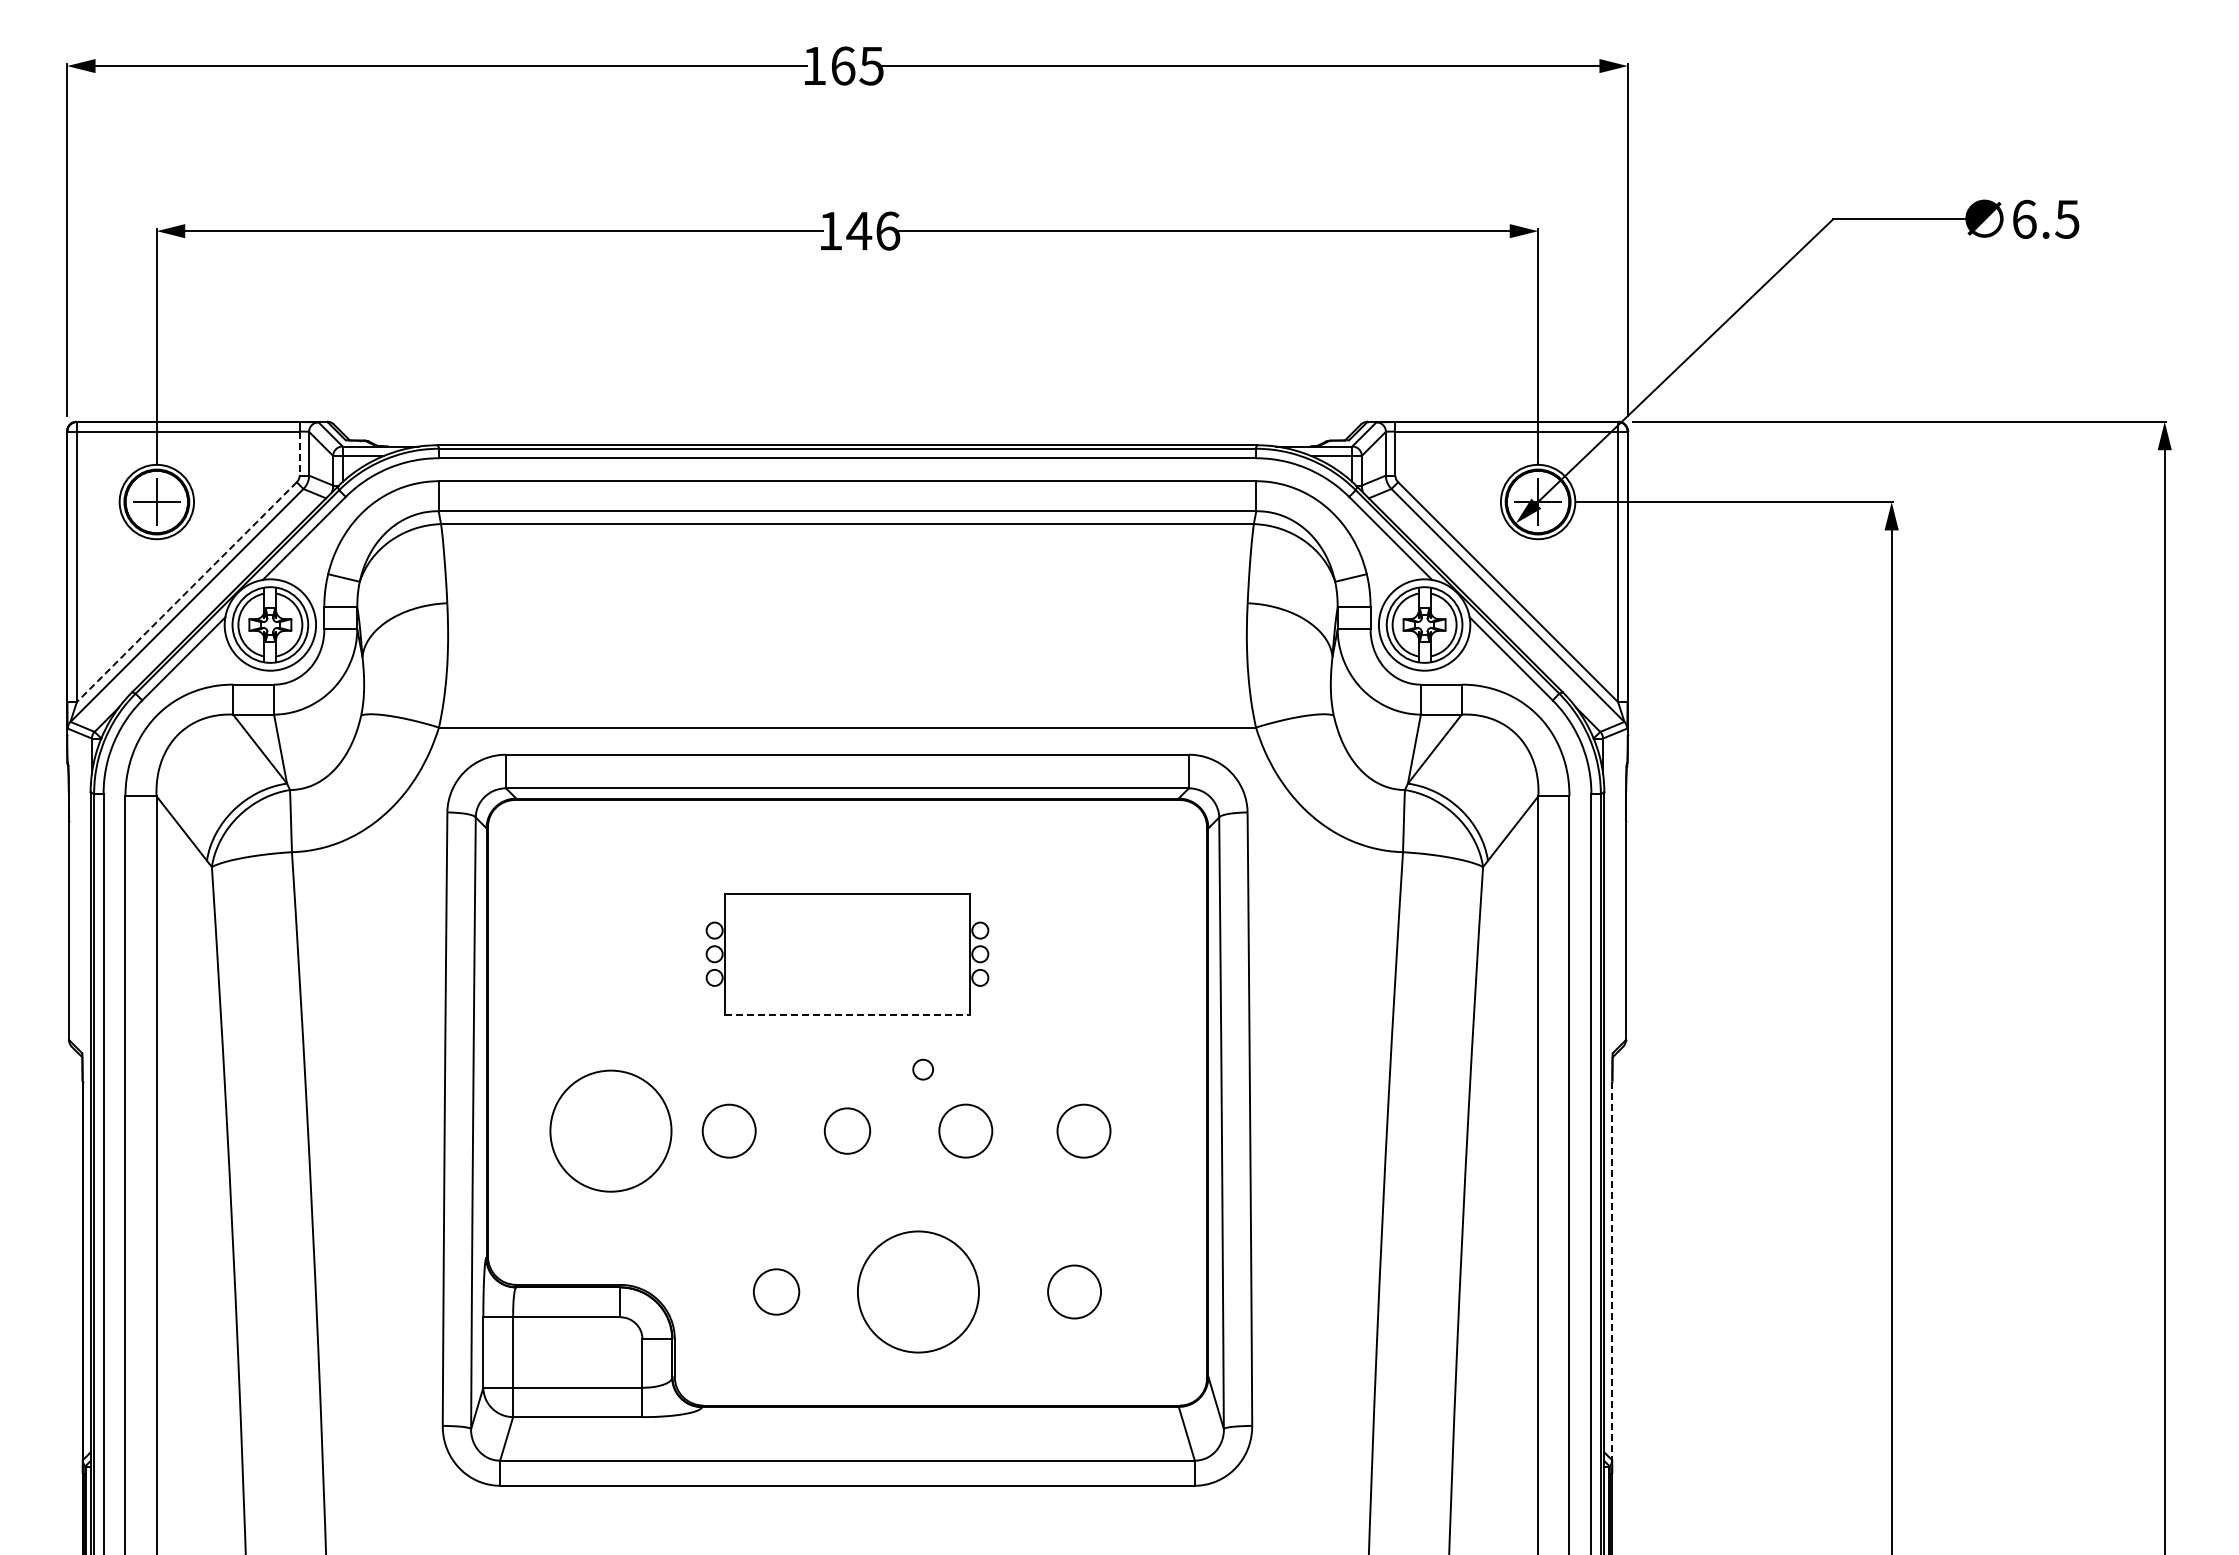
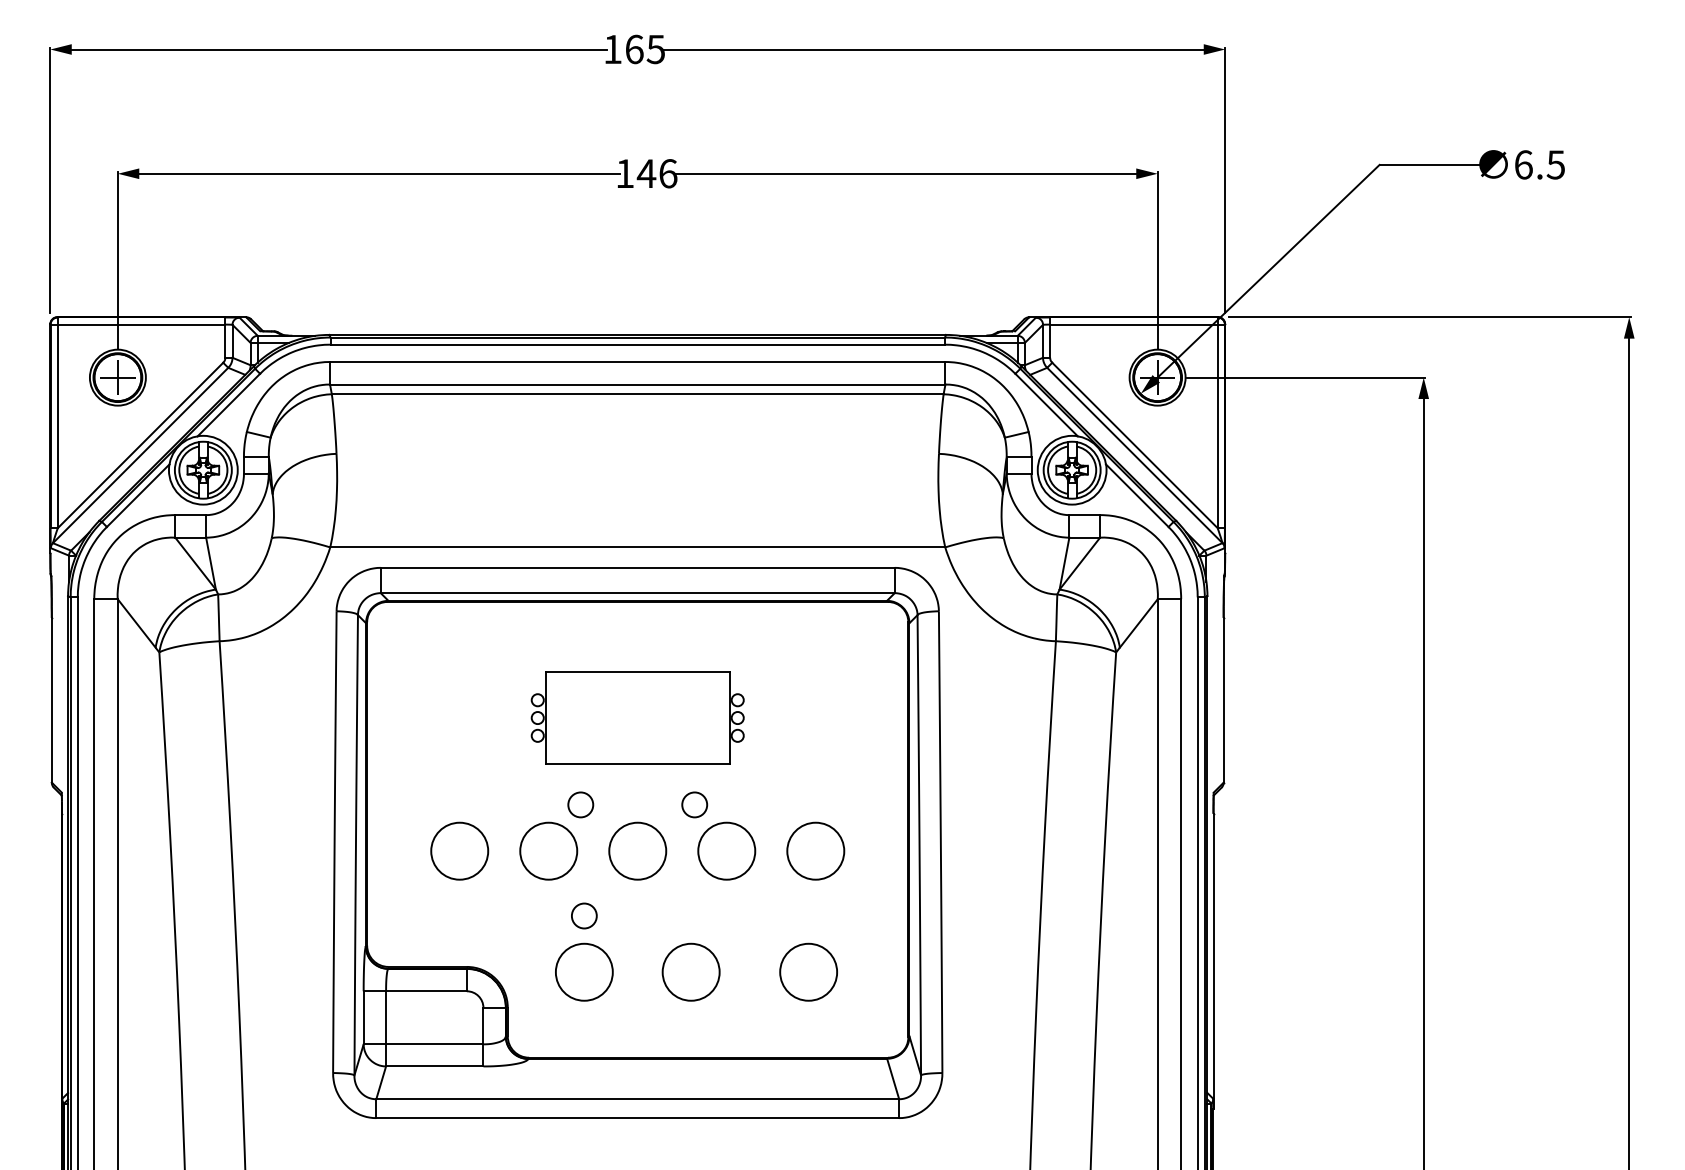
line: (299, 454) -> (225, 341), dashed -> solid
line: (186, 592) -> (140, 445), dashed -> solid
line: (847, 1014) -> (637, 763), dashed -> solid
circle: (771, 1069) -> (580, 804), added
circle: (922, 1069) -> (694, 804), size x1.67
circle: (847, 1130) -> (637, 850), size x1.67
circle: (965, 1130) -> (726, 850), size x1.43
circle: (610, 1131) -> (459, 851), size x0.62
circle: (729, 1131) -> (548, 851), size x1.43
circle: (1083, 1131) -> (815, 851), size x1.43
circle: (776, 1216) -> (584, 915), added
line: (1612, 1277) -> (1213, 961), dashed -> solid
circle: (776, 1291) -> (584, 971), size x1.67
circle: (918, 1291) -> (691, 971), size x0.62
circle: (1074, 1291) -> (808, 971), size x1.43

